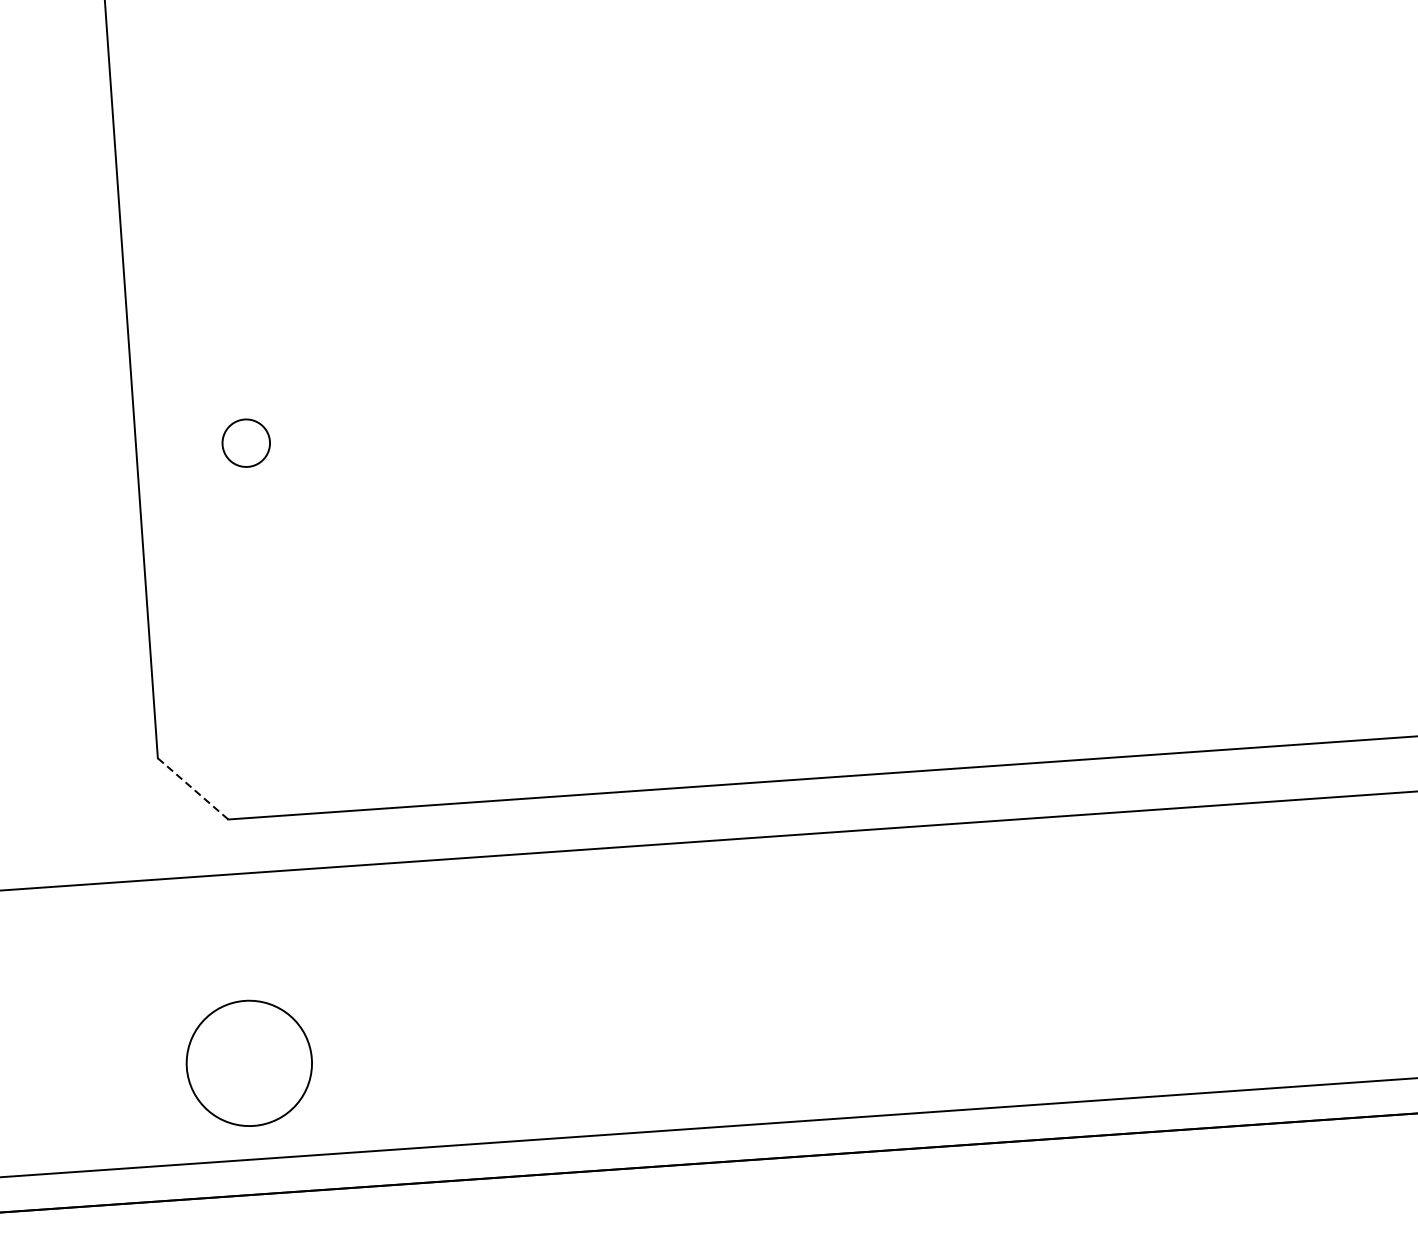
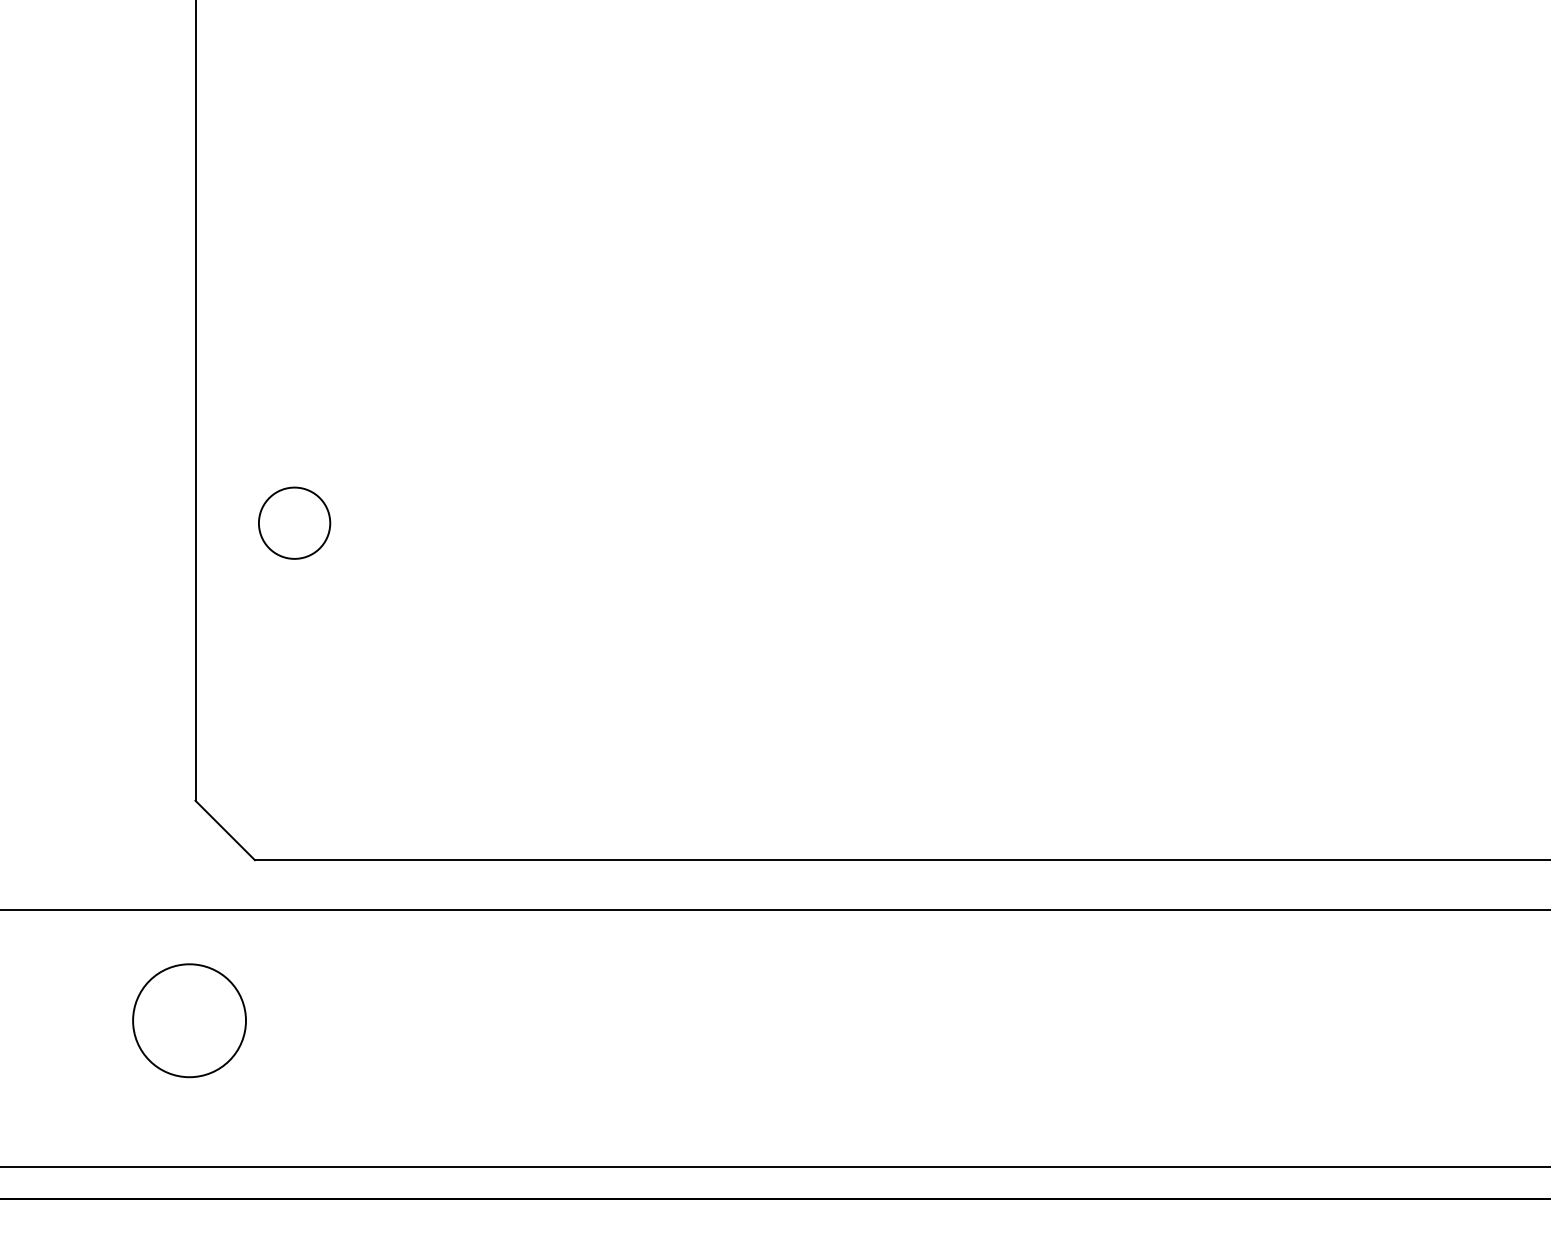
part: (245, 442) -> (294, 522), size x1.67
line: (192, 788) -> (224, 830), dashed -> solid
part: (249, 1063) -> (189, 1020), moved

